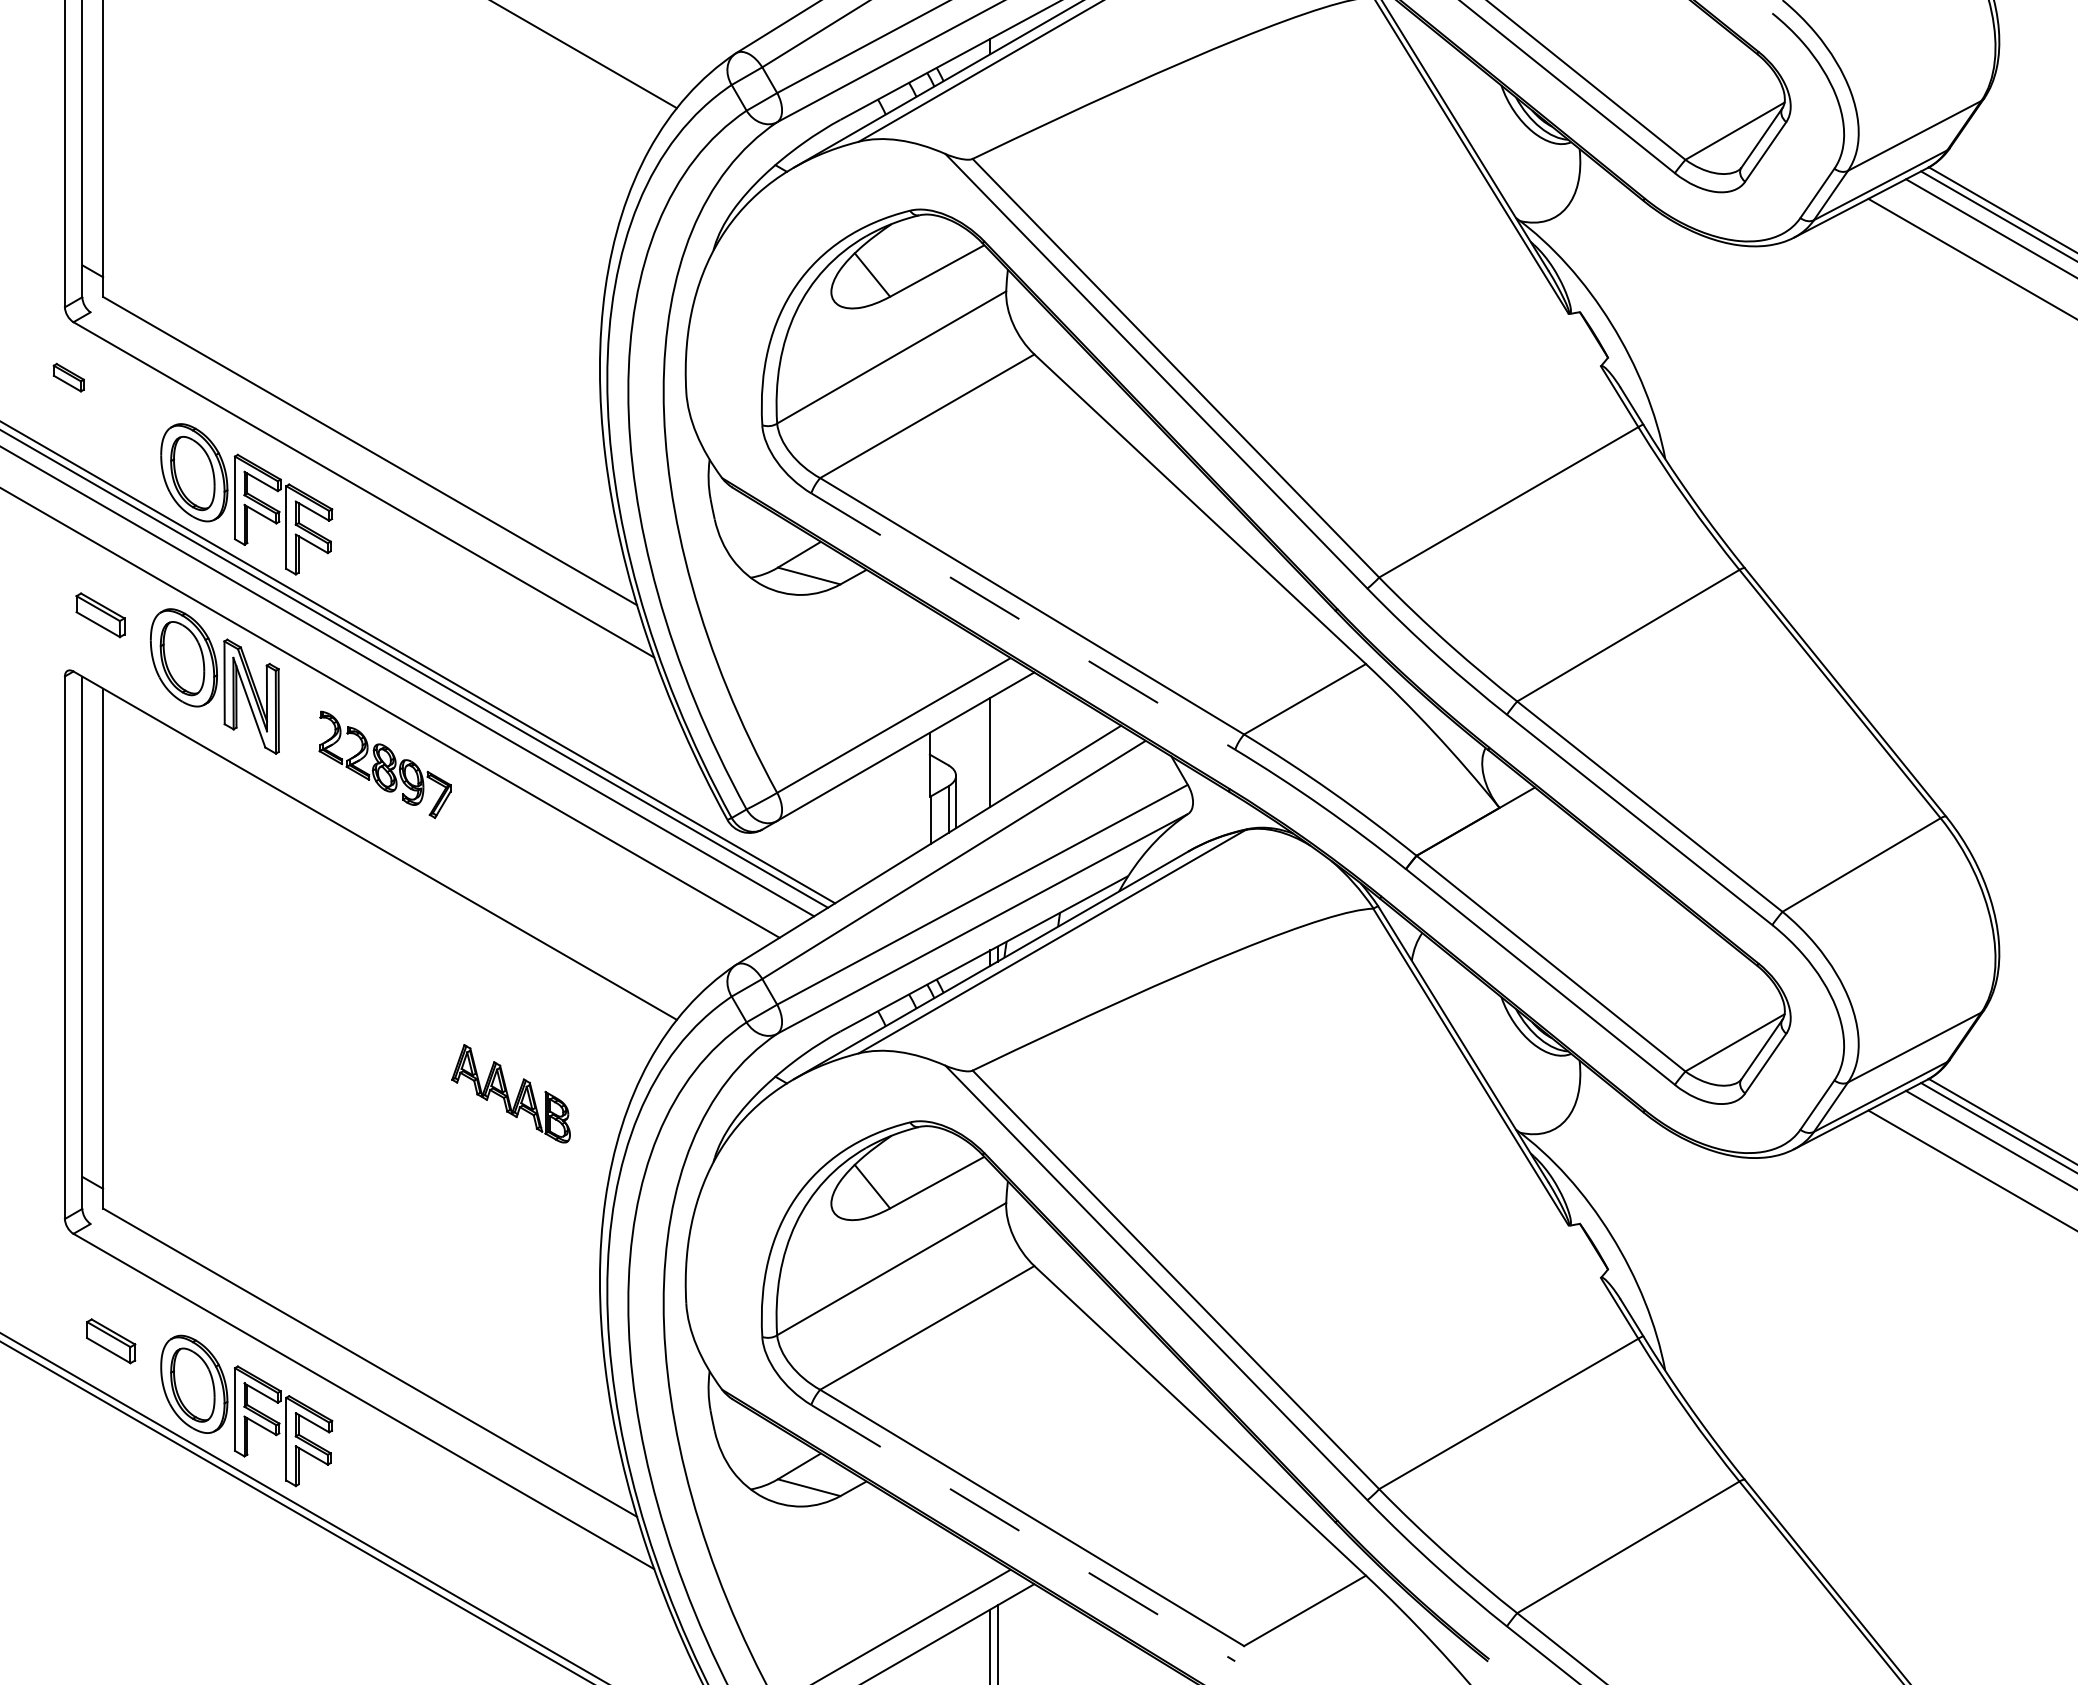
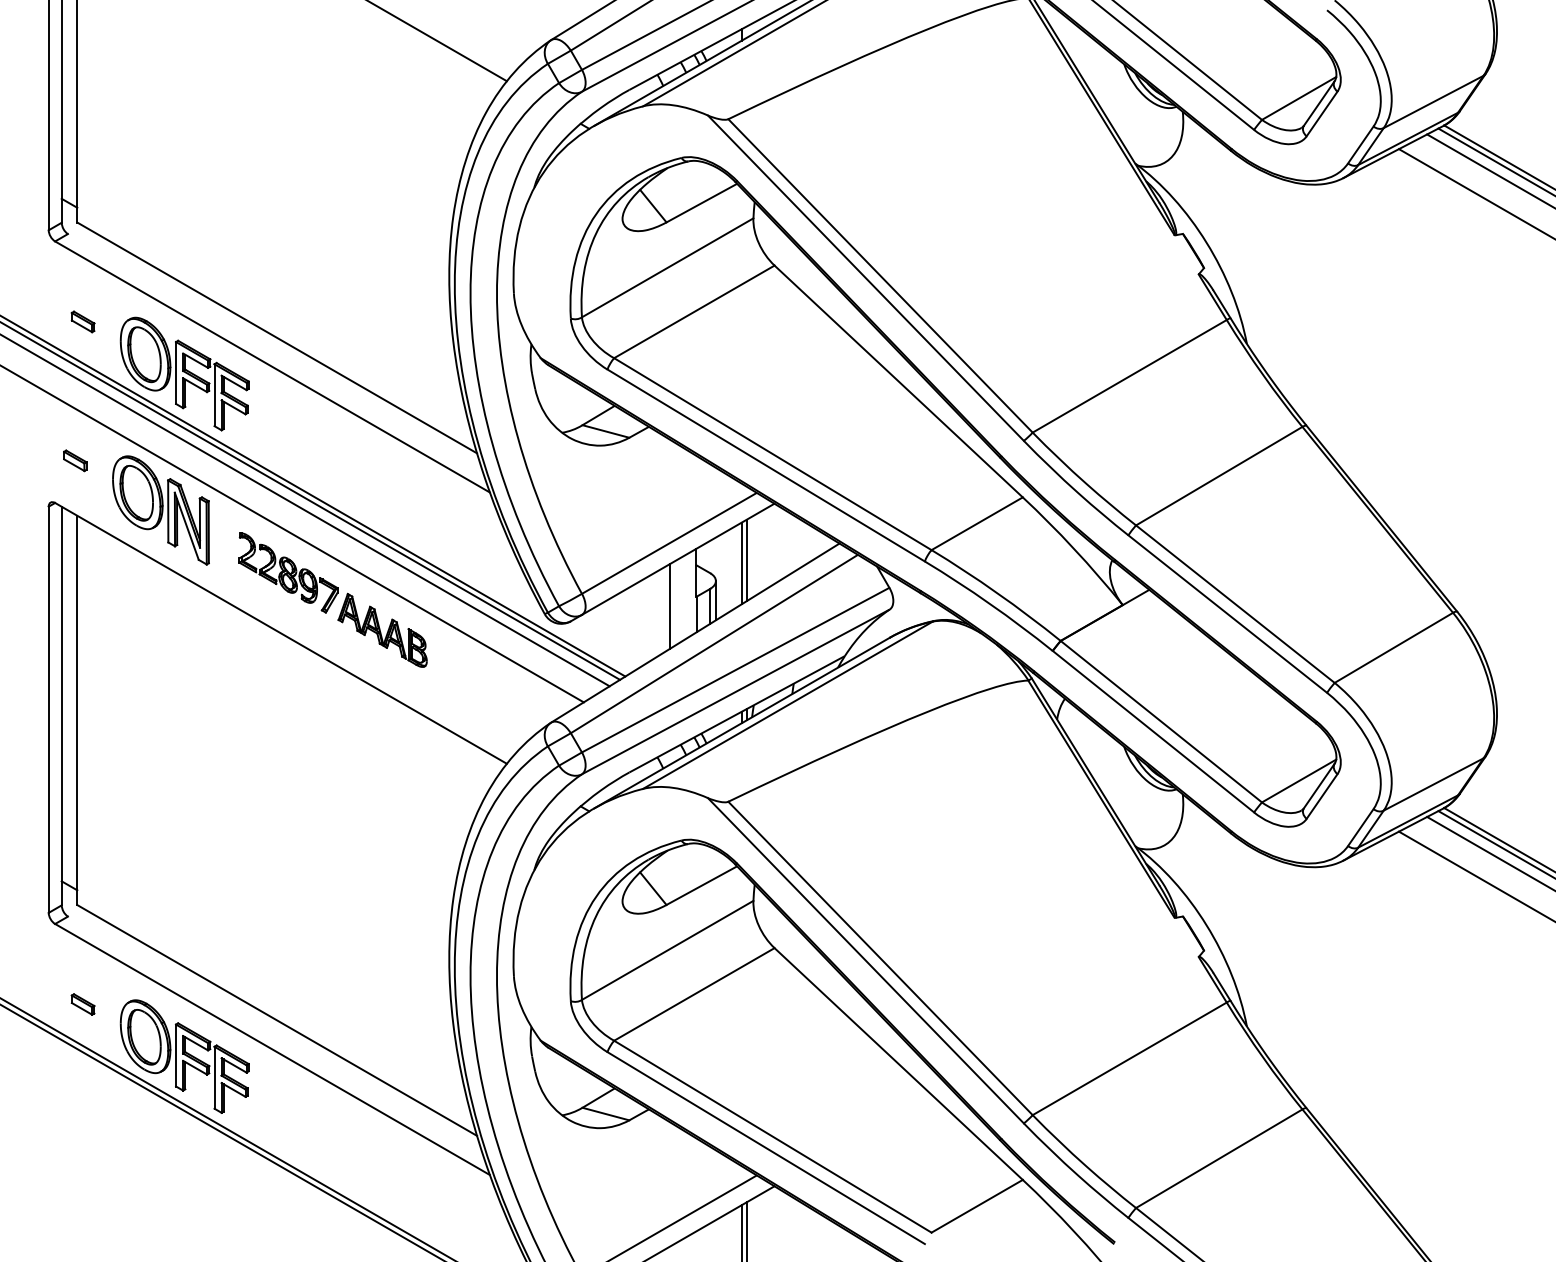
part: (68, 377) -> (82, 321), moved
part: (100, 614) -> (75, 460), size x0.62
line: (1023, 621) -> (766, 465), dashed -> solid
line: (997, 747) -> (746, 559), added
line: (894, 809) -> (669, 606), added
part: (510, 1093) -> (382, 630), moved
part: (110, 1341) -> (82, 1004), size x0.62
line: (1023, 1533) -> (766, 1148), dashed -> solid

